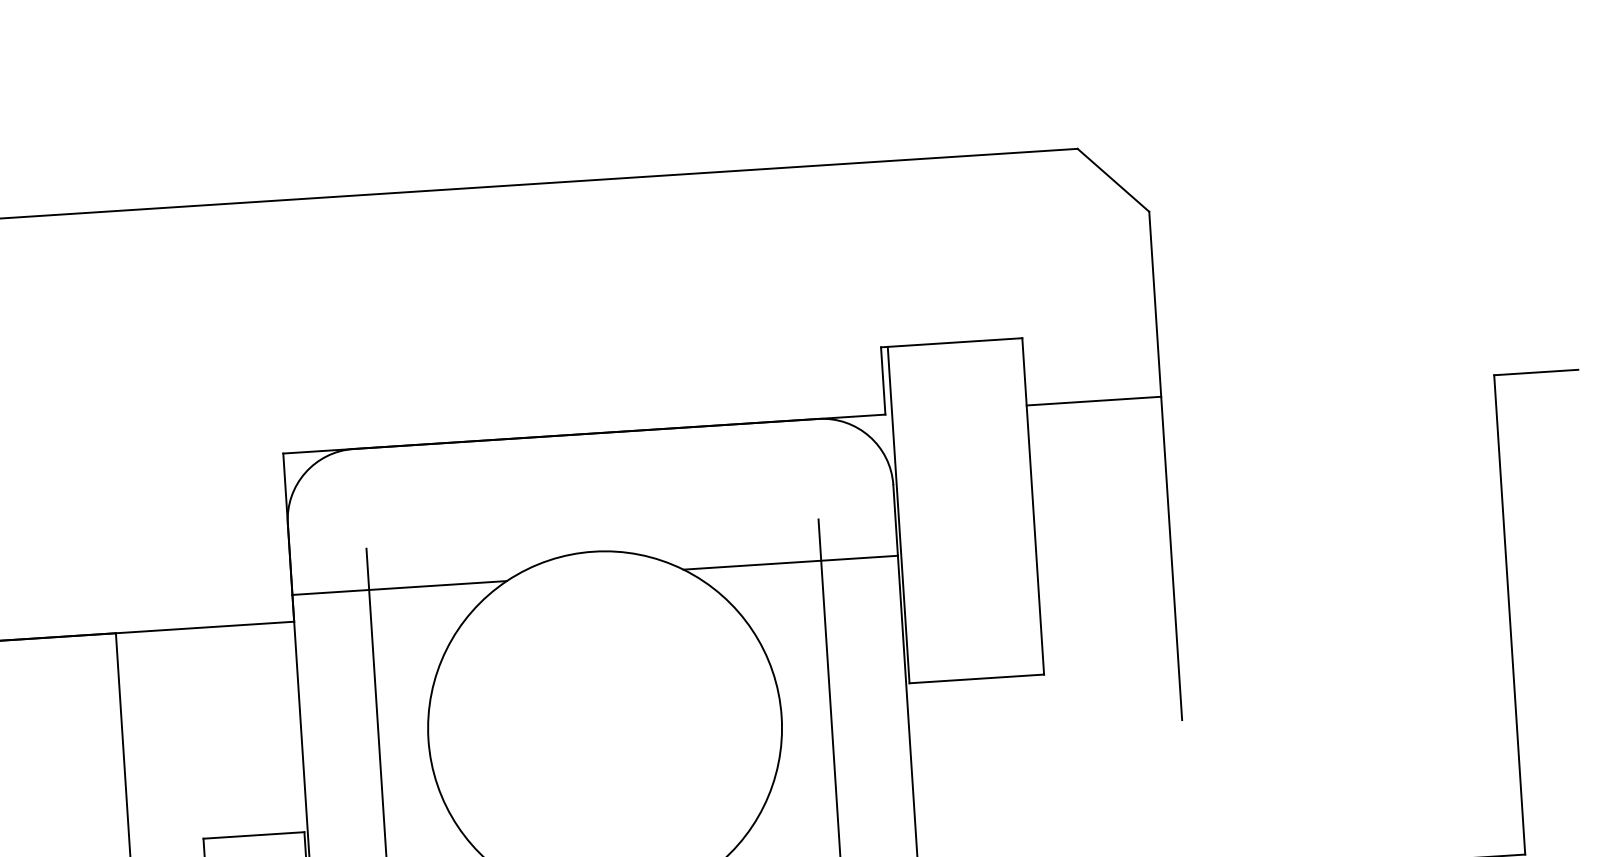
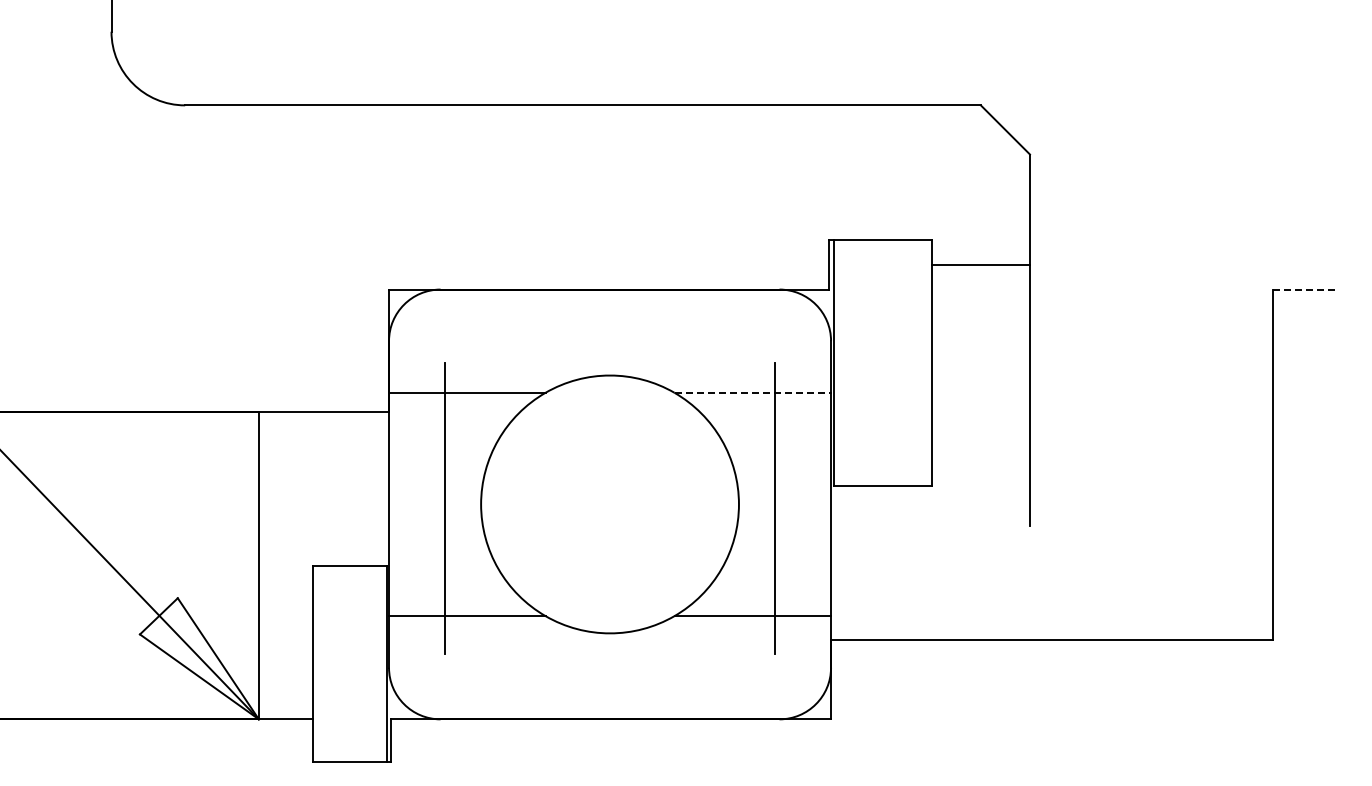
line: (1535, 372) -> (1303, 289), solid -> dashed
line: (1093, 401) -> (980, 264), moved
line: (791, 562) -> (753, 392), solid -> dashed

